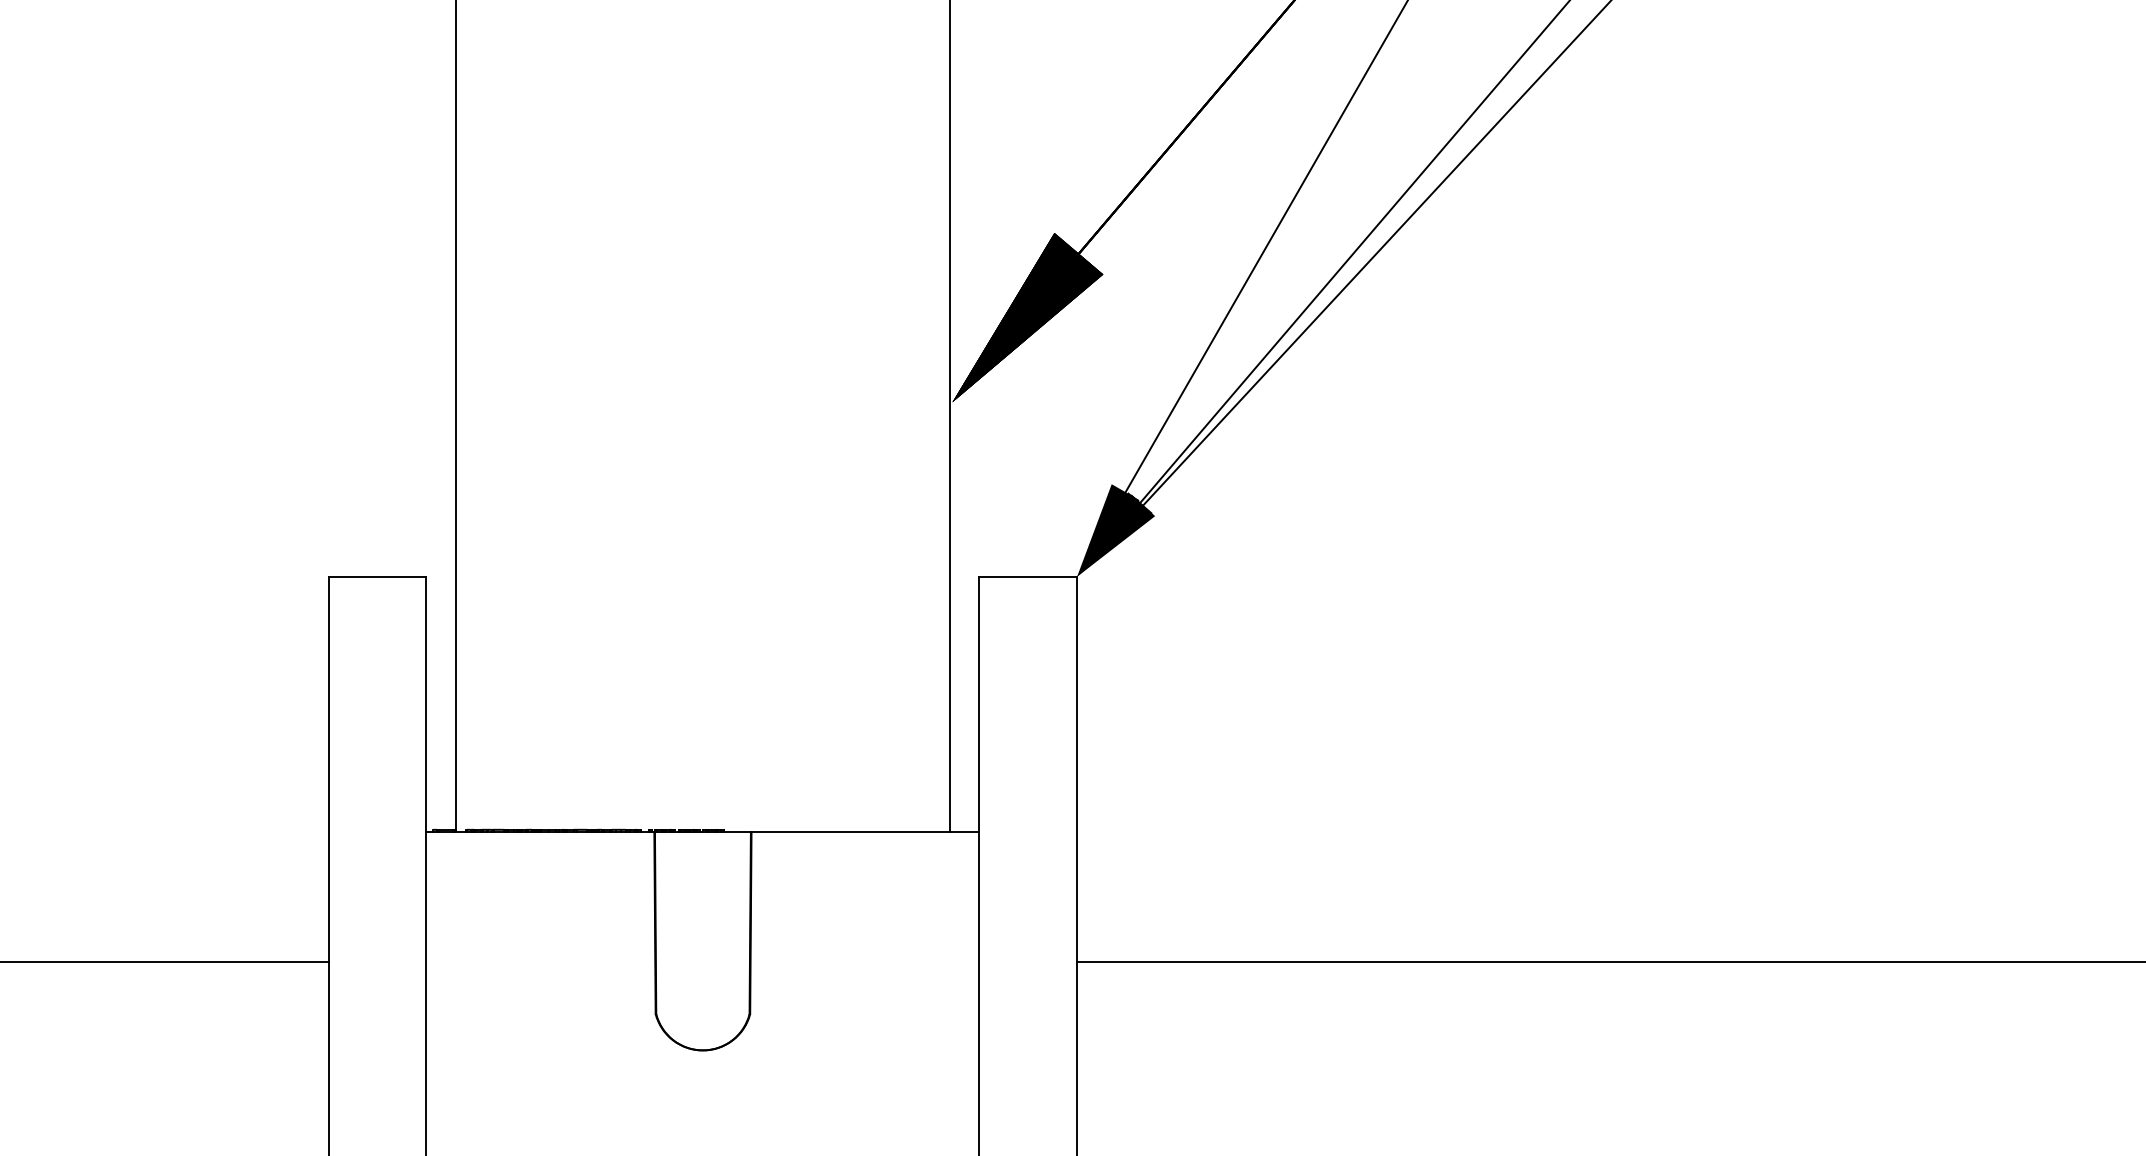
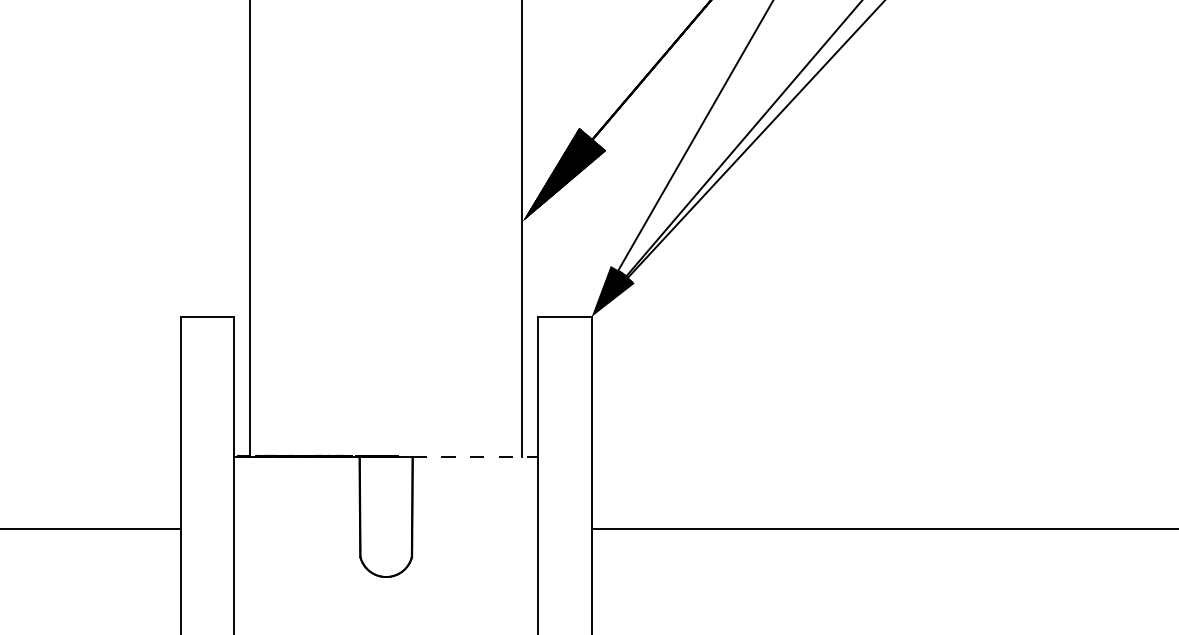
line: (865, 832) -> (475, 457), solid -> dashed

